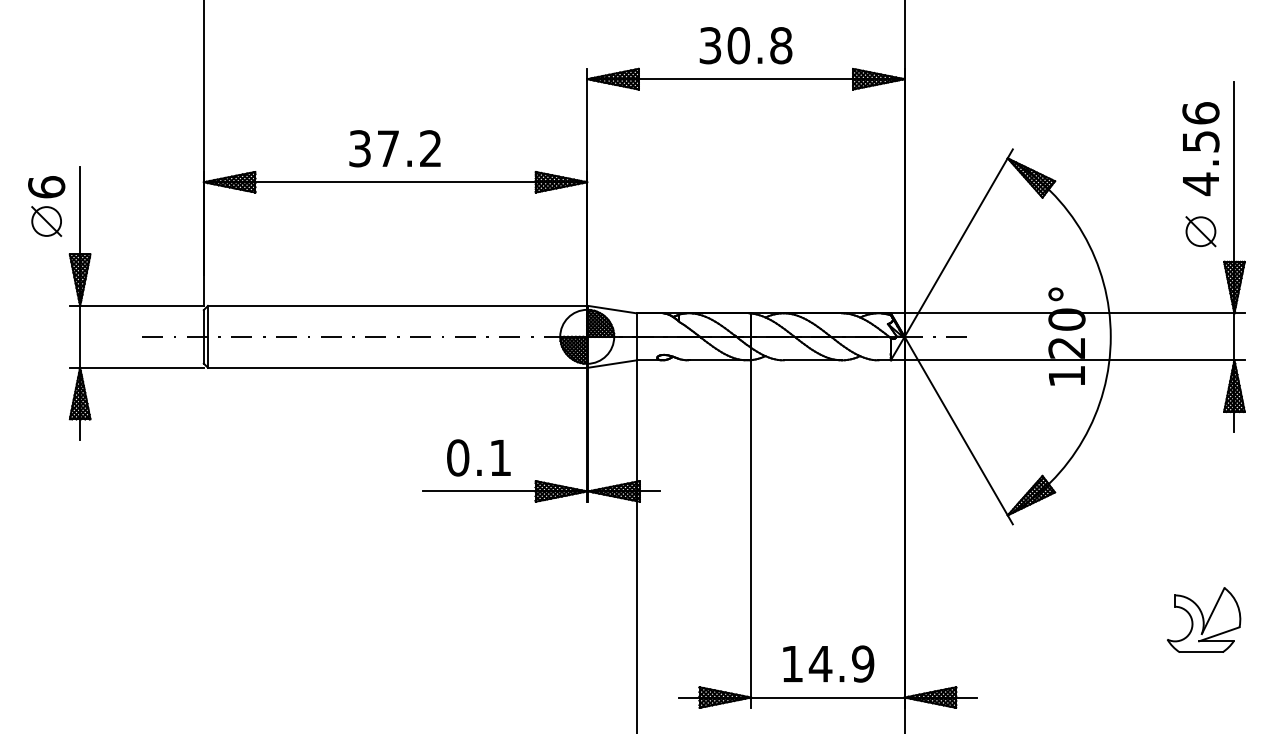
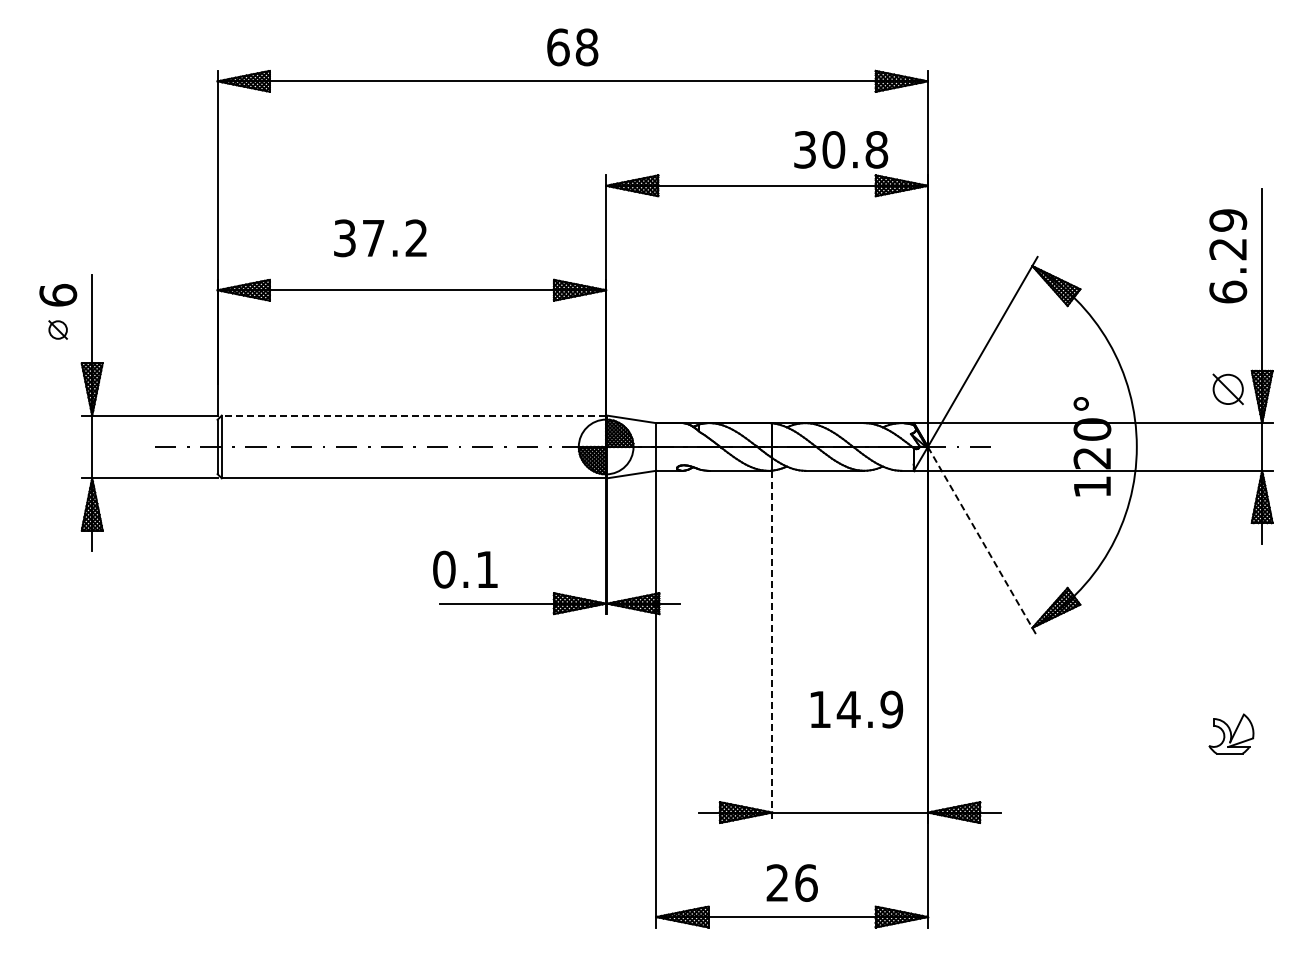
text: (746, 45) -> (841, 149), moved
text: (395, 148) -> (380, 238), moved
text: (1201, 148) -> (1228, 256), 4.56 -> 6.29
part: (45, 220) -> (57, 329), size x0.6
part: (1200, 231) -> (1227, 389), moved
line: (397, 305) -> (413, 415), solid -> dashed
line: (958, 430) -> (982, 541), solid -> dashed
text: (479, 457) -> (465, 569), moved
line: (751, 534) -> (772, 647), solid -> dashed
part: (1204, 619) -> (1231, 733), size x0.6
text: (828, 663) -> (856, 709), moved

